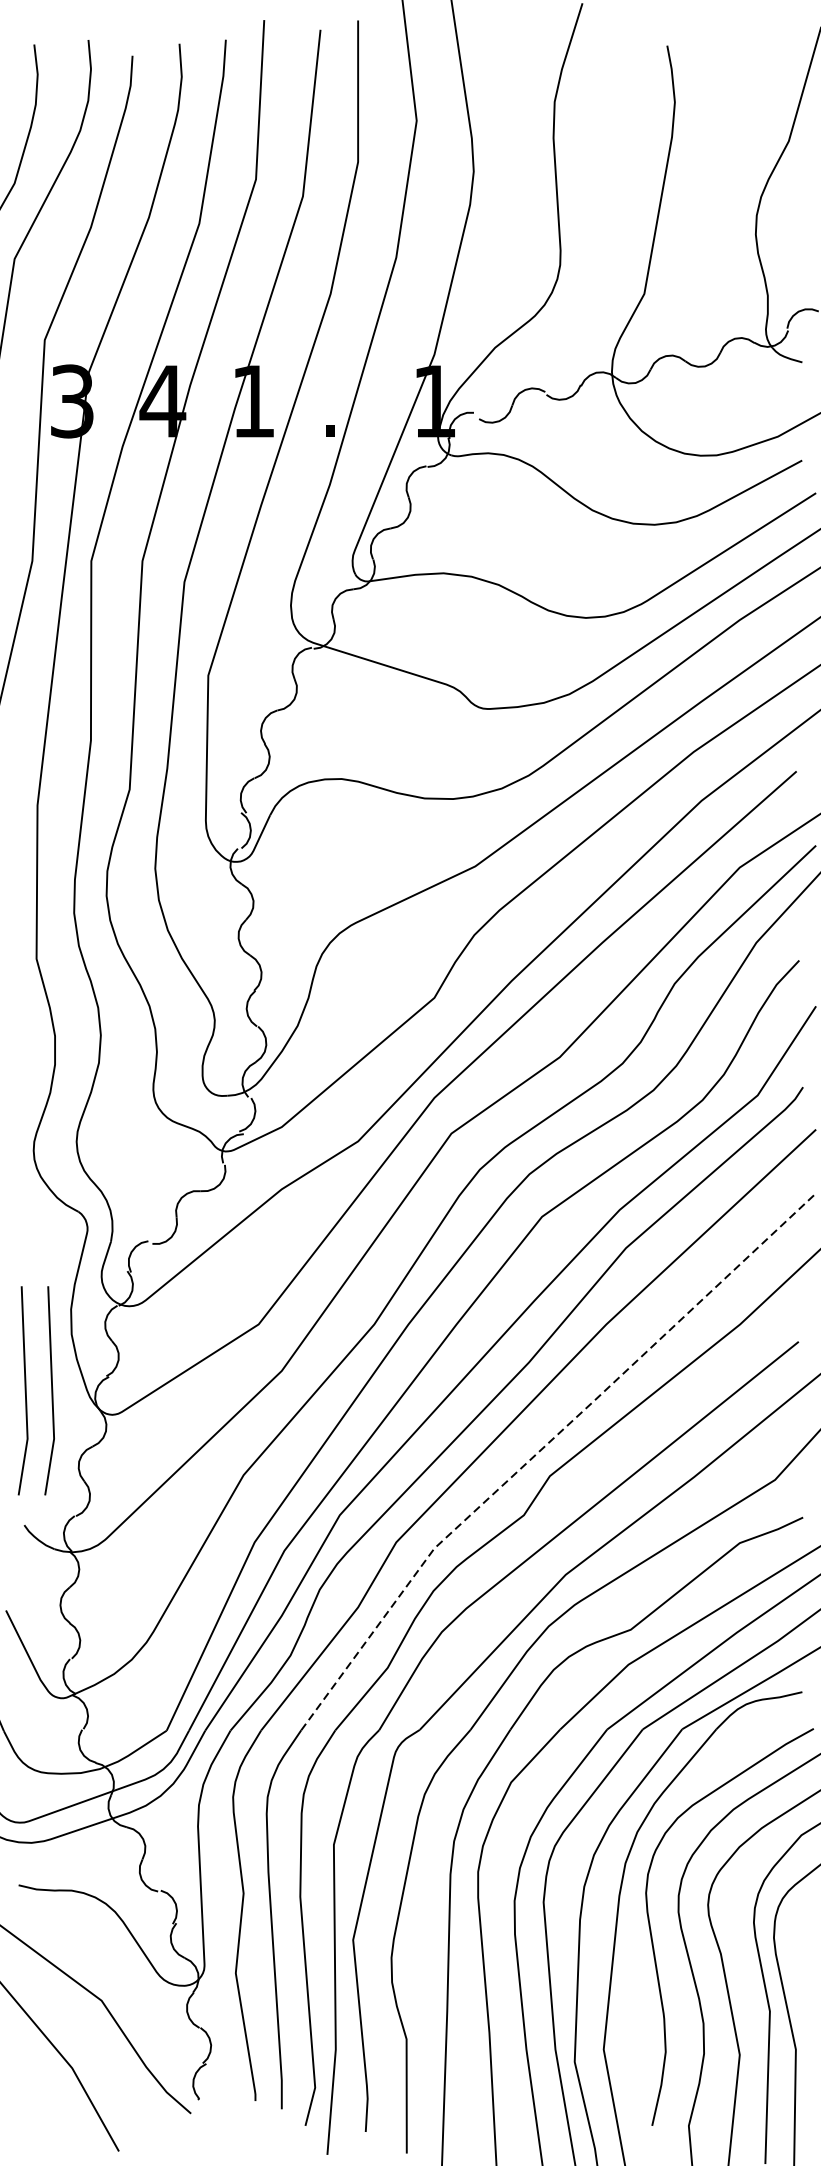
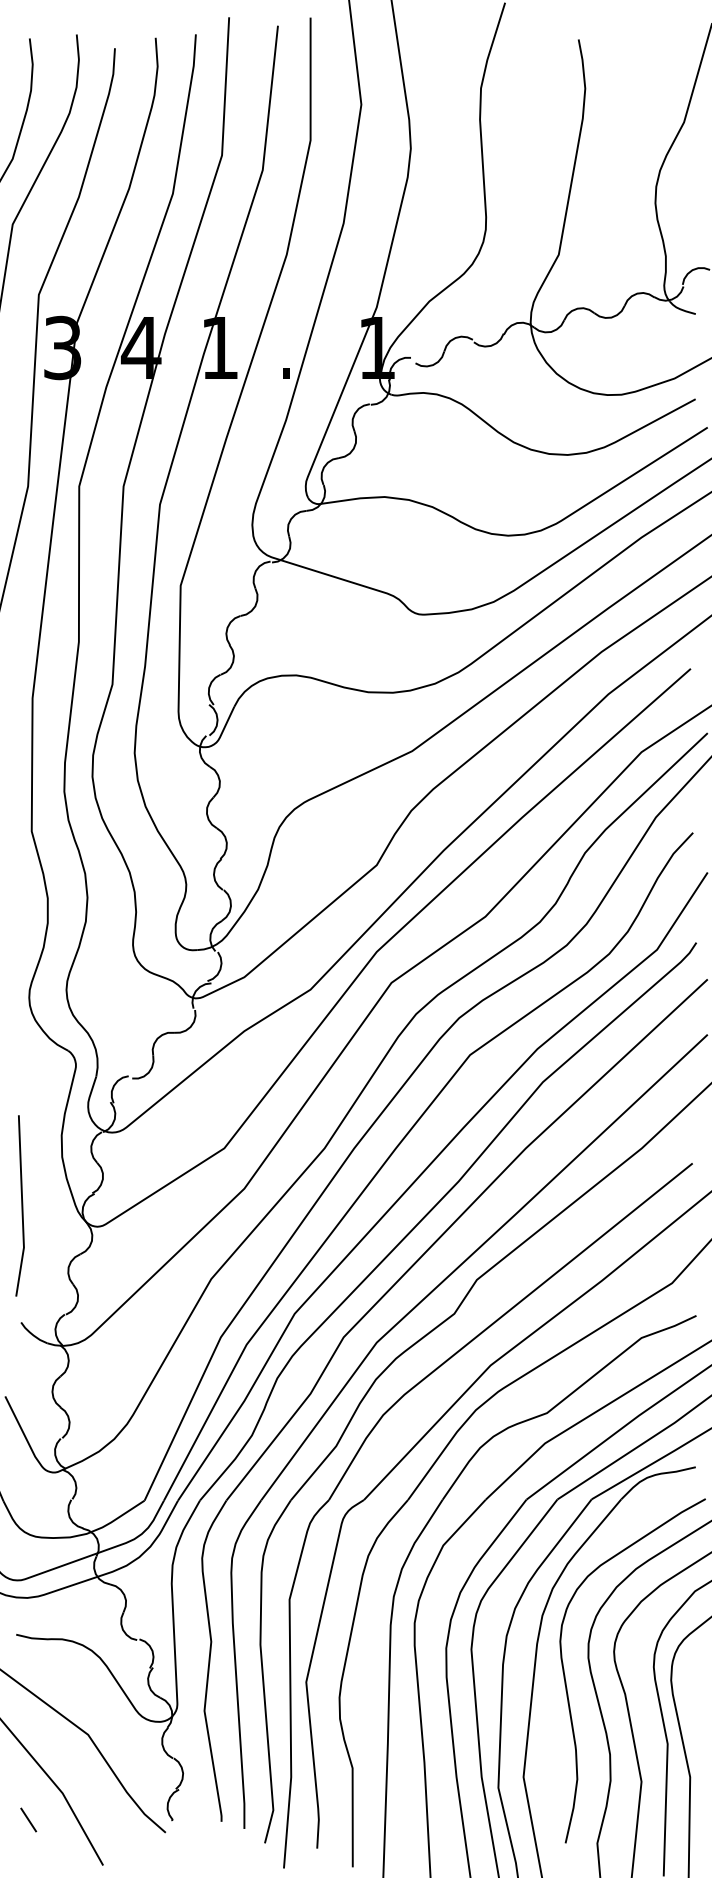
line: (51, 1390) -> (44, 1205), removed
line: (543, 1447) -> (471, 1255), dashed -> solid
line: (32, 2098) -> (28, 1819), added

